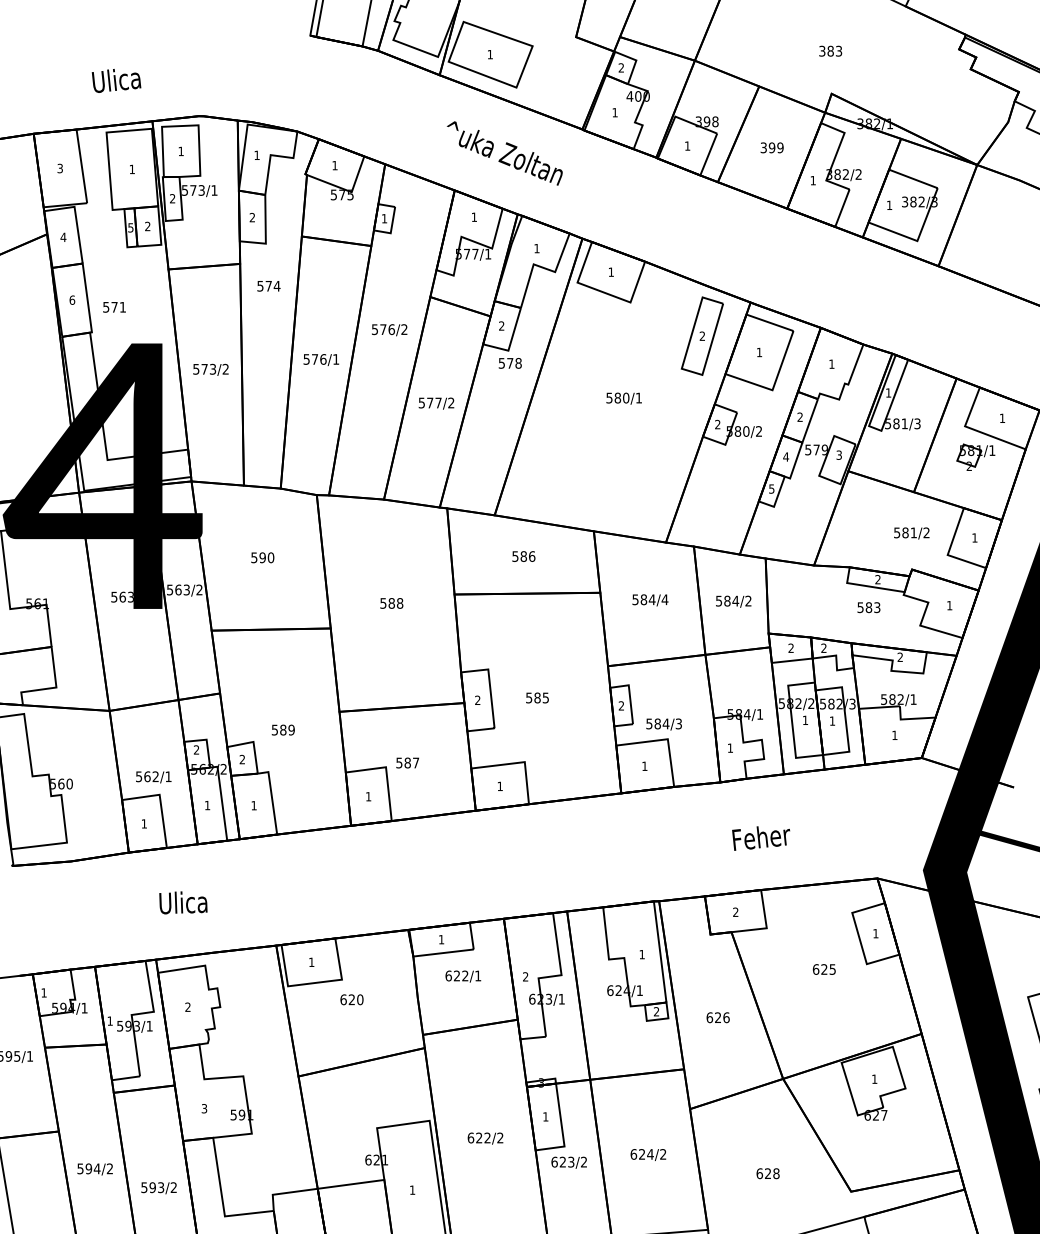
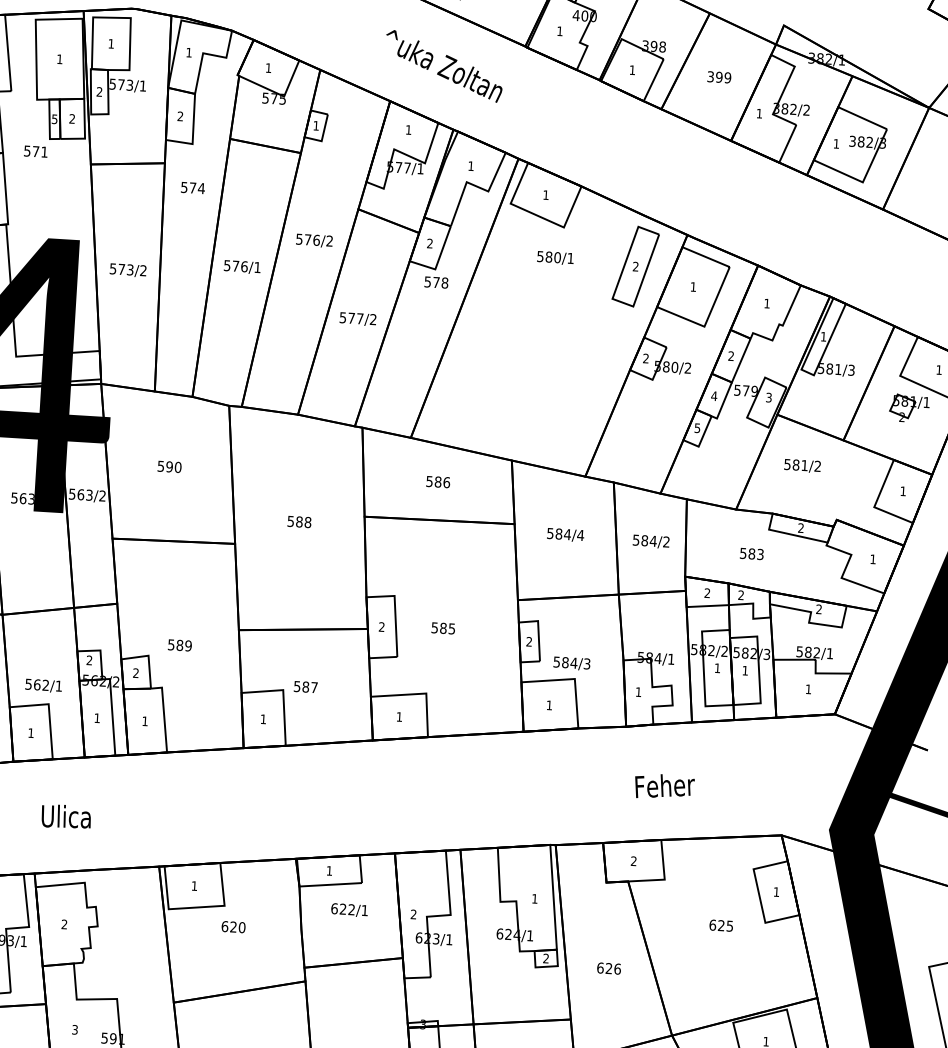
text: (114, 307) -> (35, 151), moved
text: (623, 398) -> (554, 257), moved
text: (911, 533) -> (802, 466), moved
text: (868, 607) -> (751, 553), moved

